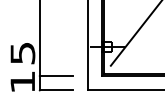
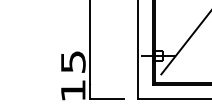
line: (56, 75) -> (106, 84), removed

